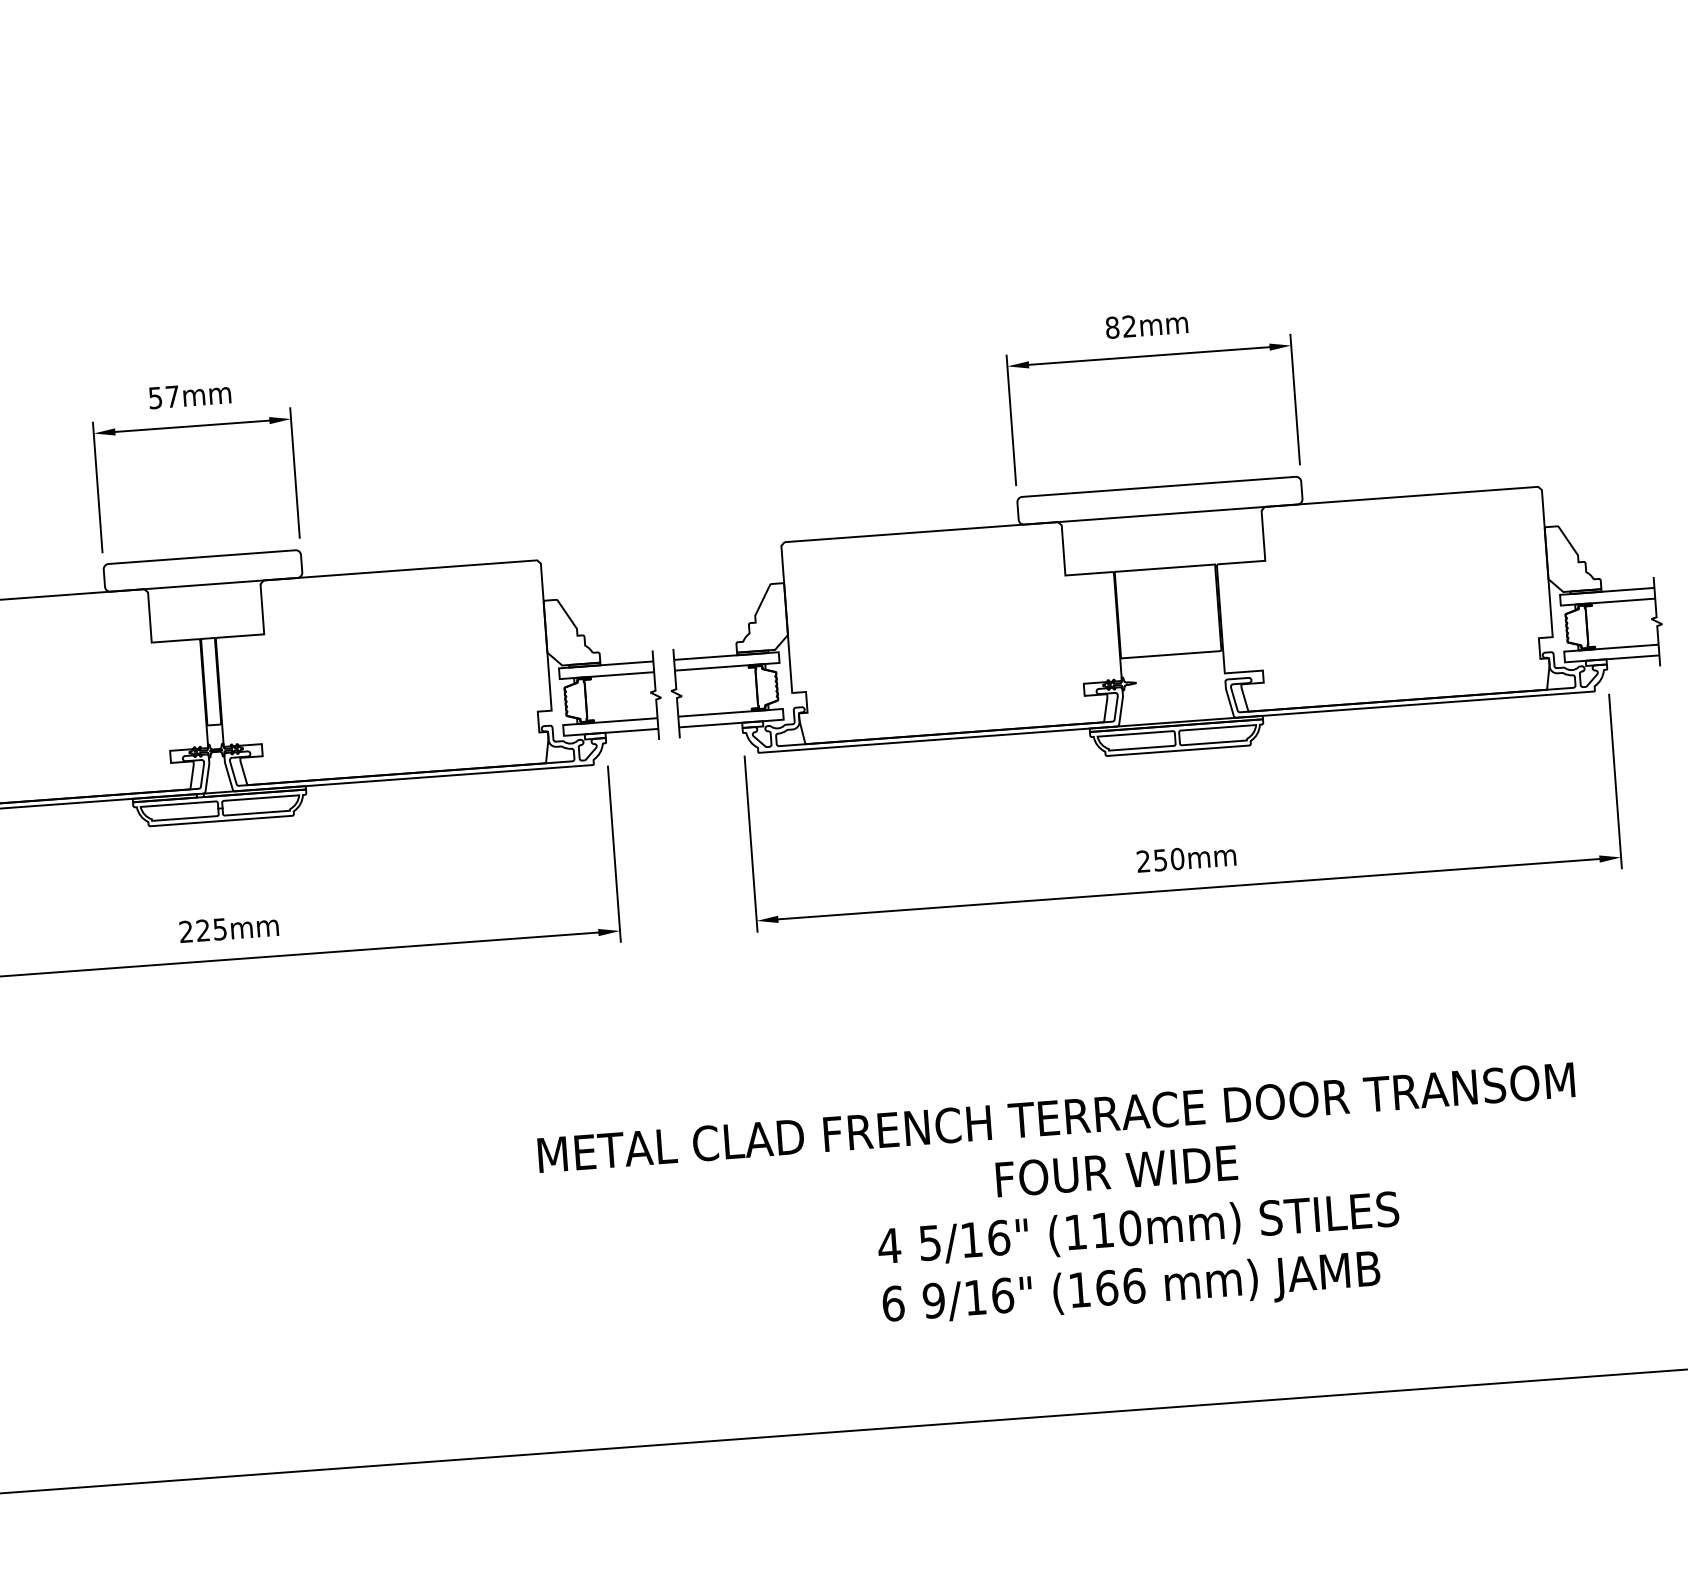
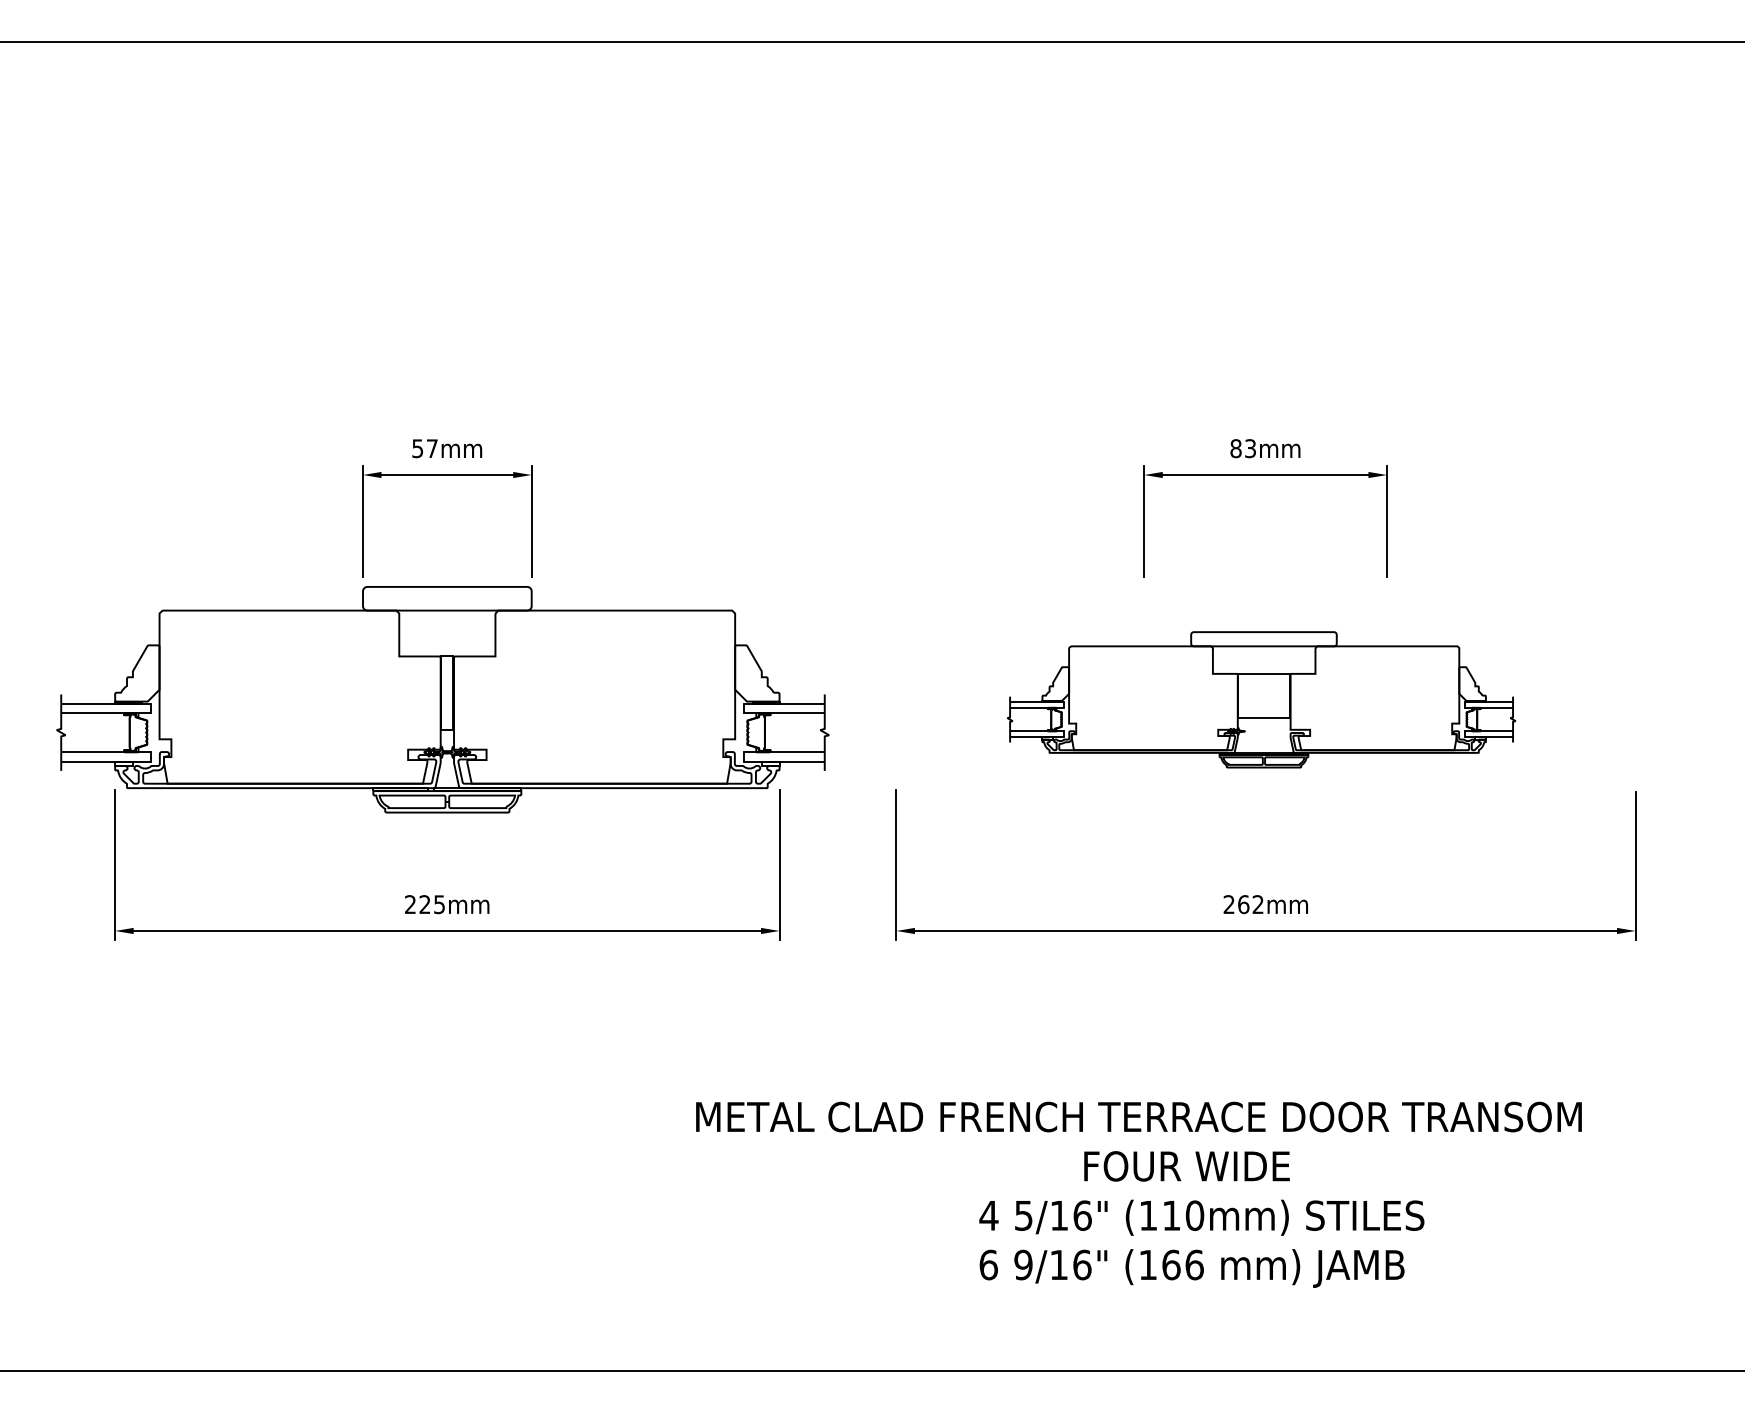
text: (1129, 326) -> (1250, 448), 82mm -> 83mm
part: (1163, 618) -> (1261, 699), size x0.6
text: (1168, 859) -> (1250, 904), 250mm -> 262mm

